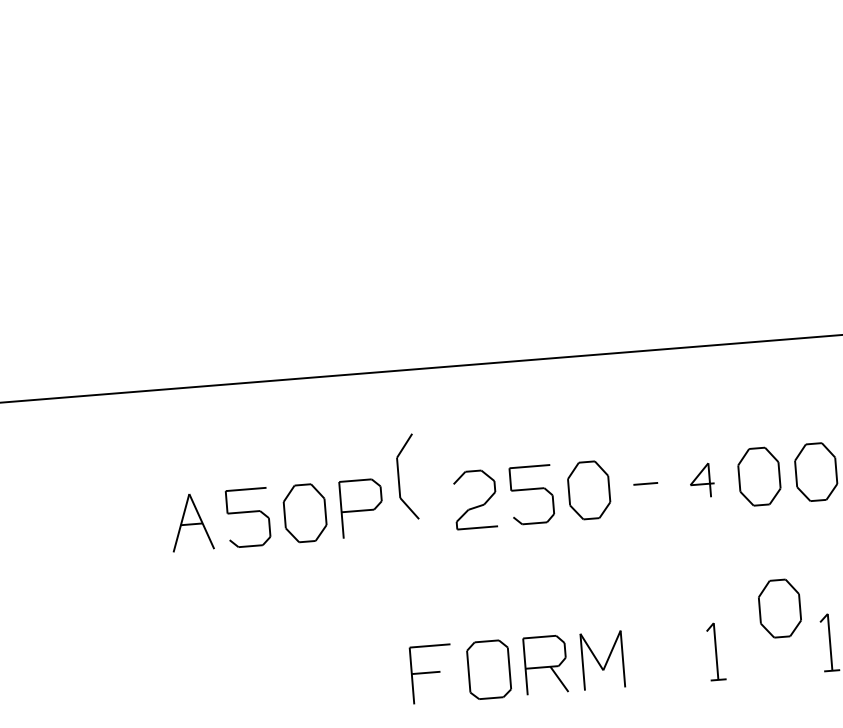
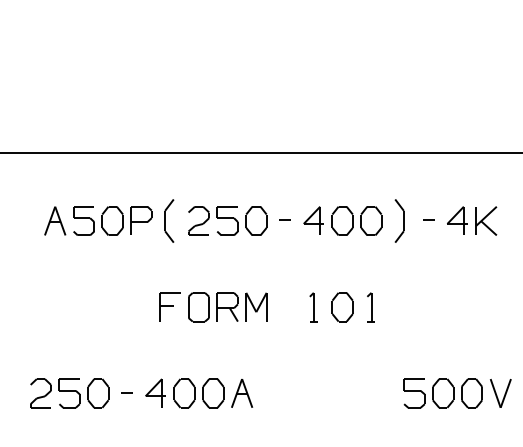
part: (407, 476) -> (169, 220), moved
part: (701, 480) -> (313, 220), size x1.67
part: (779, 609) -> (342, 307), moved

